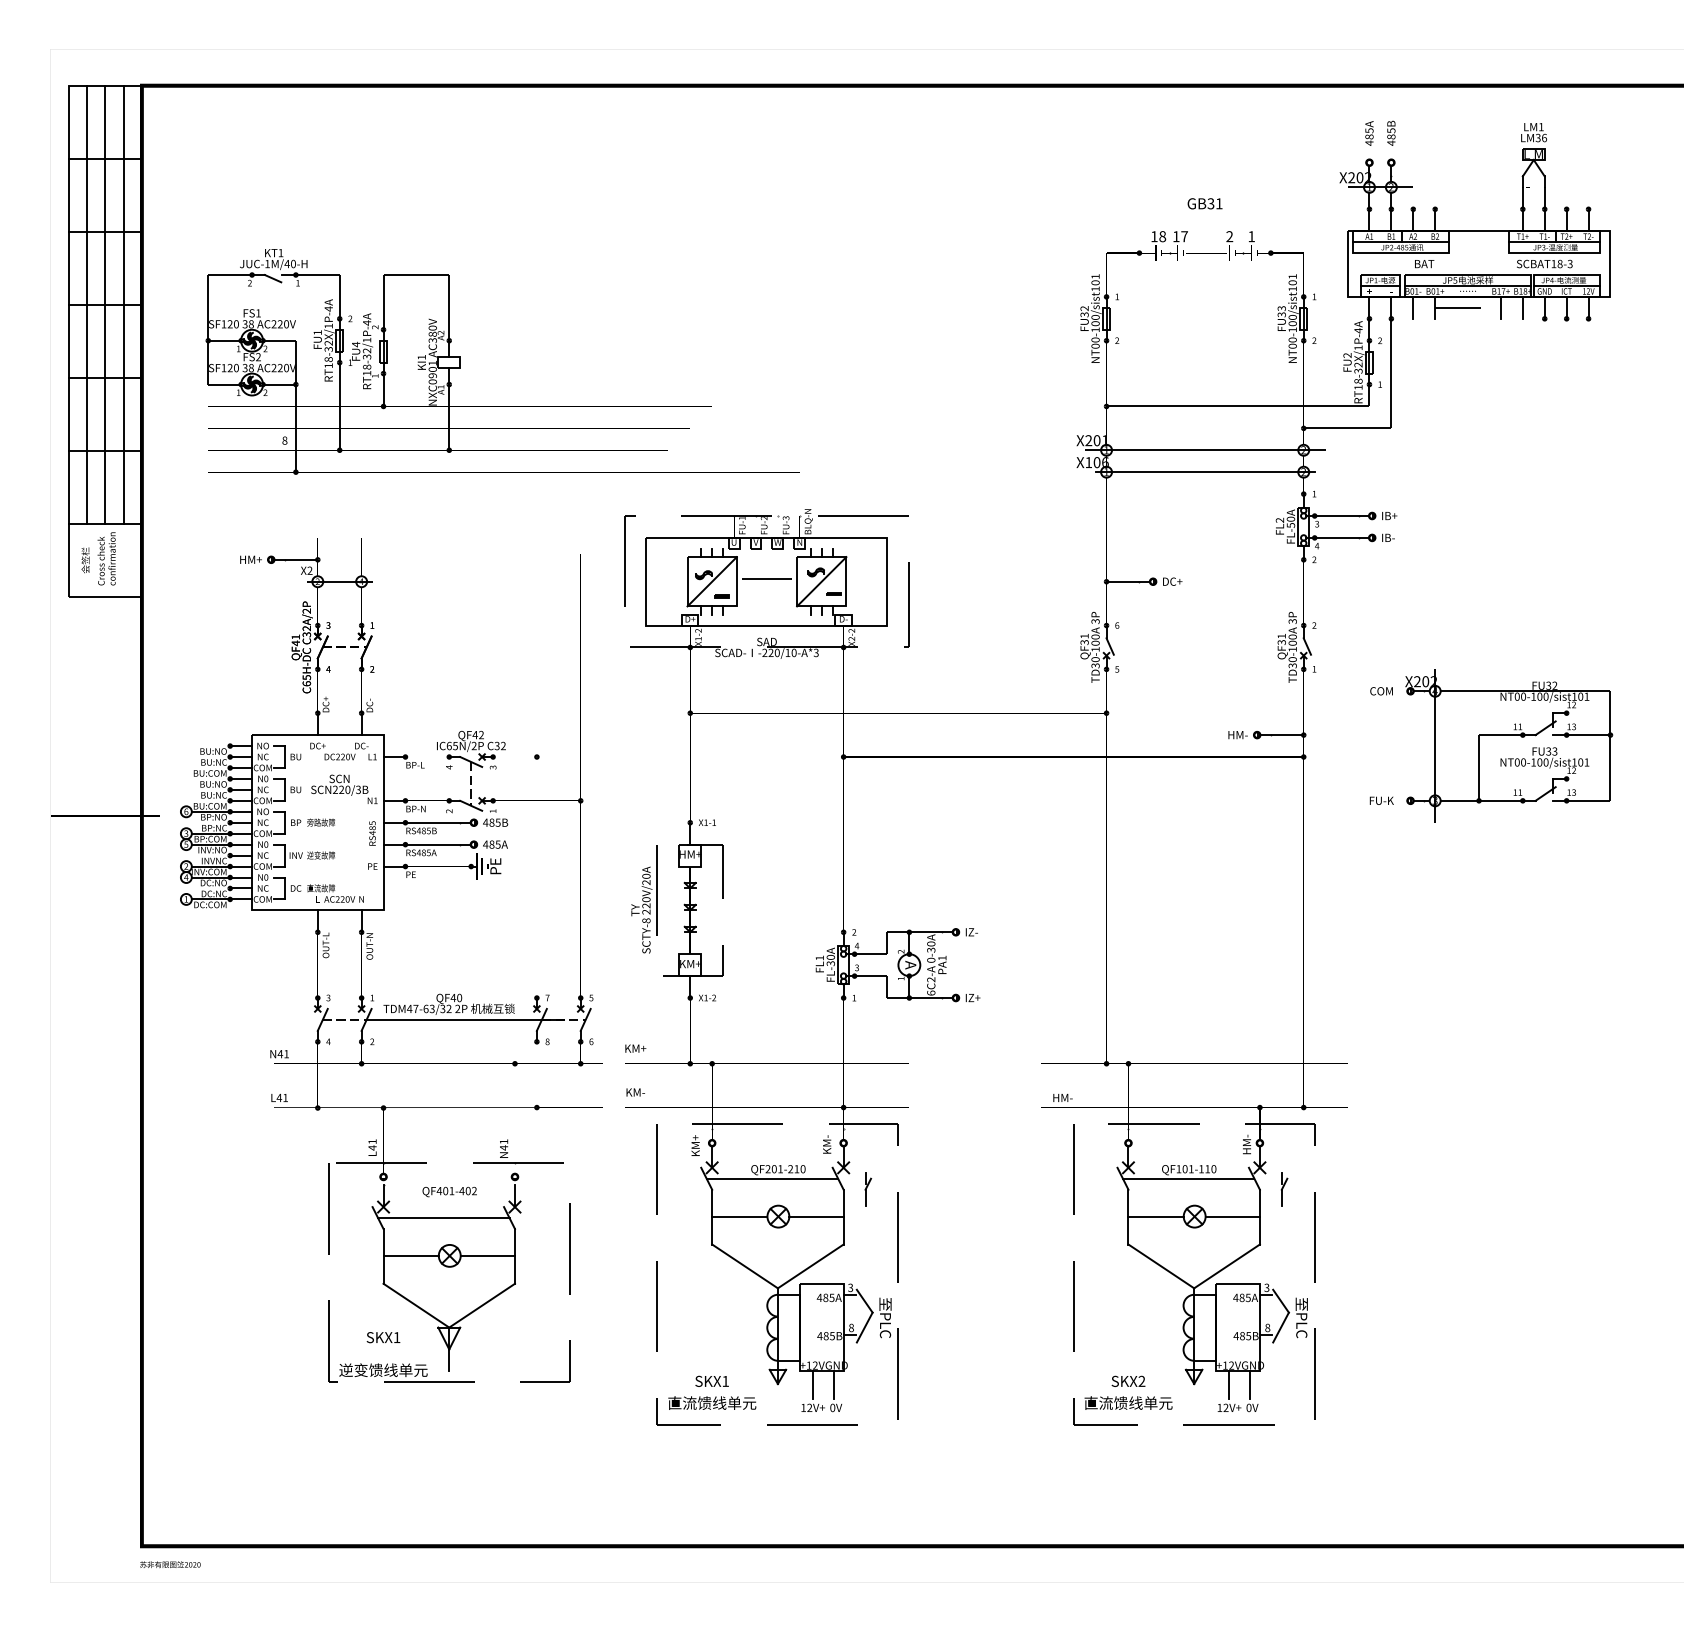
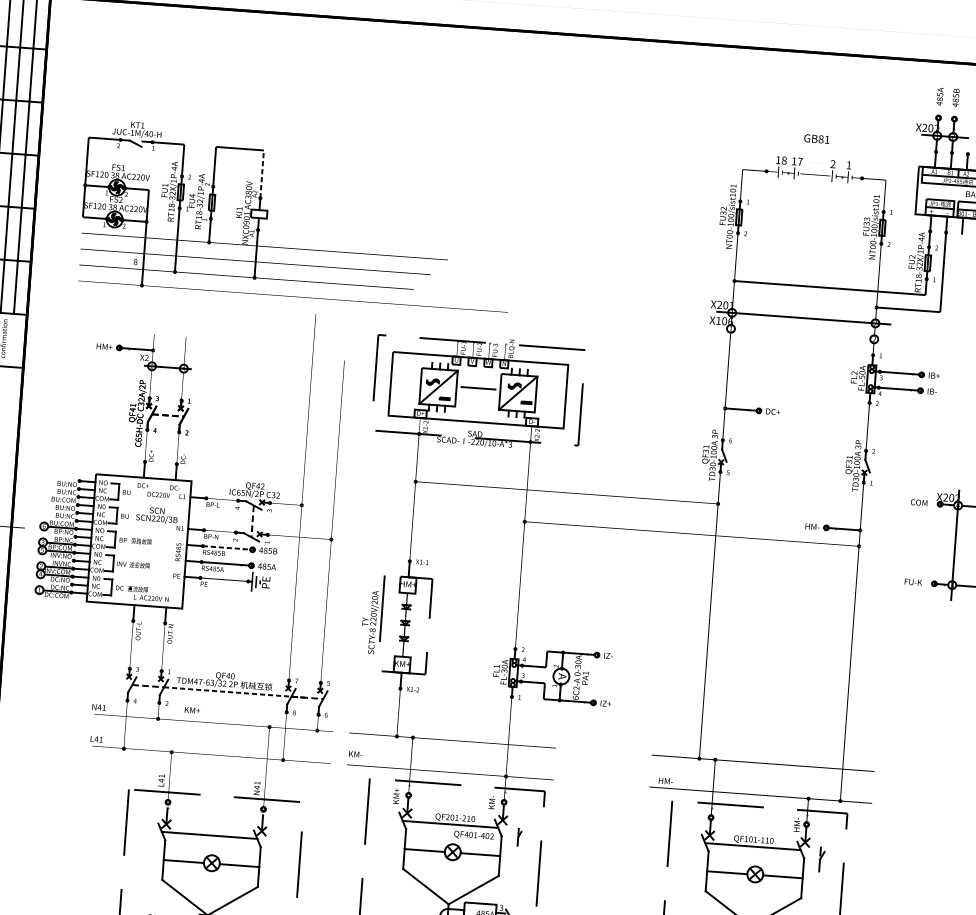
text: (1210, 203) -> (820, 139), GB31 -> GB81
line: (449, 307) -> (262, 174), solid -> dashed
line: (1204, 472) -> (802, 334), removed
line: (438, 822) -> (226, 547), solid -> dashed
line: (465, 1019) -> (235, 692), solid -> dashed
text: (635, 1048) -> (192, 710), moved
part: (868, 1189) -> (519, 837), size x0.7
text: (449, 1191) -> (473, 835), moved

